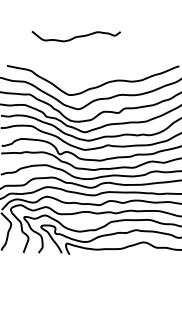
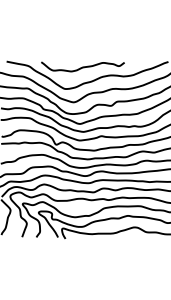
curve: (75, 36) -> (82, 66), moved

